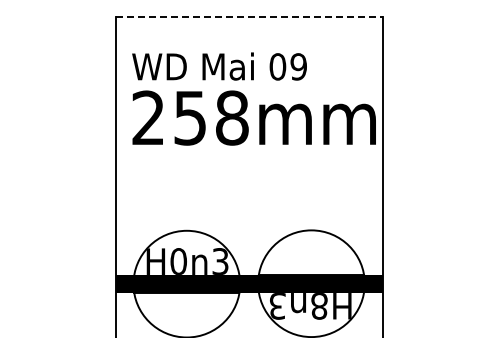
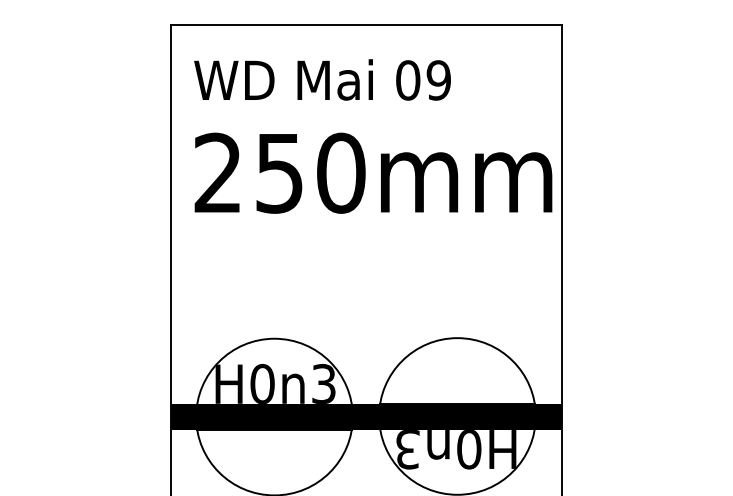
line: (249, 17) -> (366, 25), dashed -> solid
text: (219, 66) -> (322, 79), moved
text: (231, 117) -> (340, 172), 258mm -> 250mm
text: (319, 306) -> (469, 449), H8n3 -> H0n3

